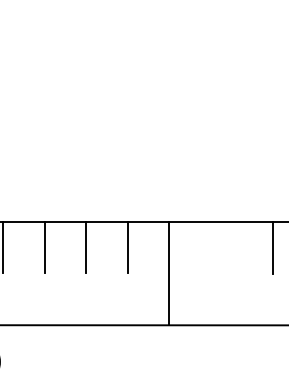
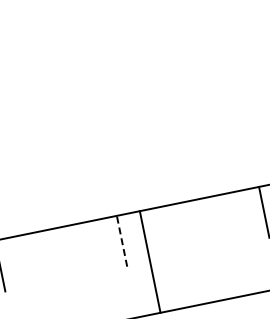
line: (44, 247) -> (40, 257), removed
line: (86, 247) -> (81, 249), removed
line: (127, 247) -> (121, 241), solid -> dashed
line: (169, 273) -> (150, 262), moved

